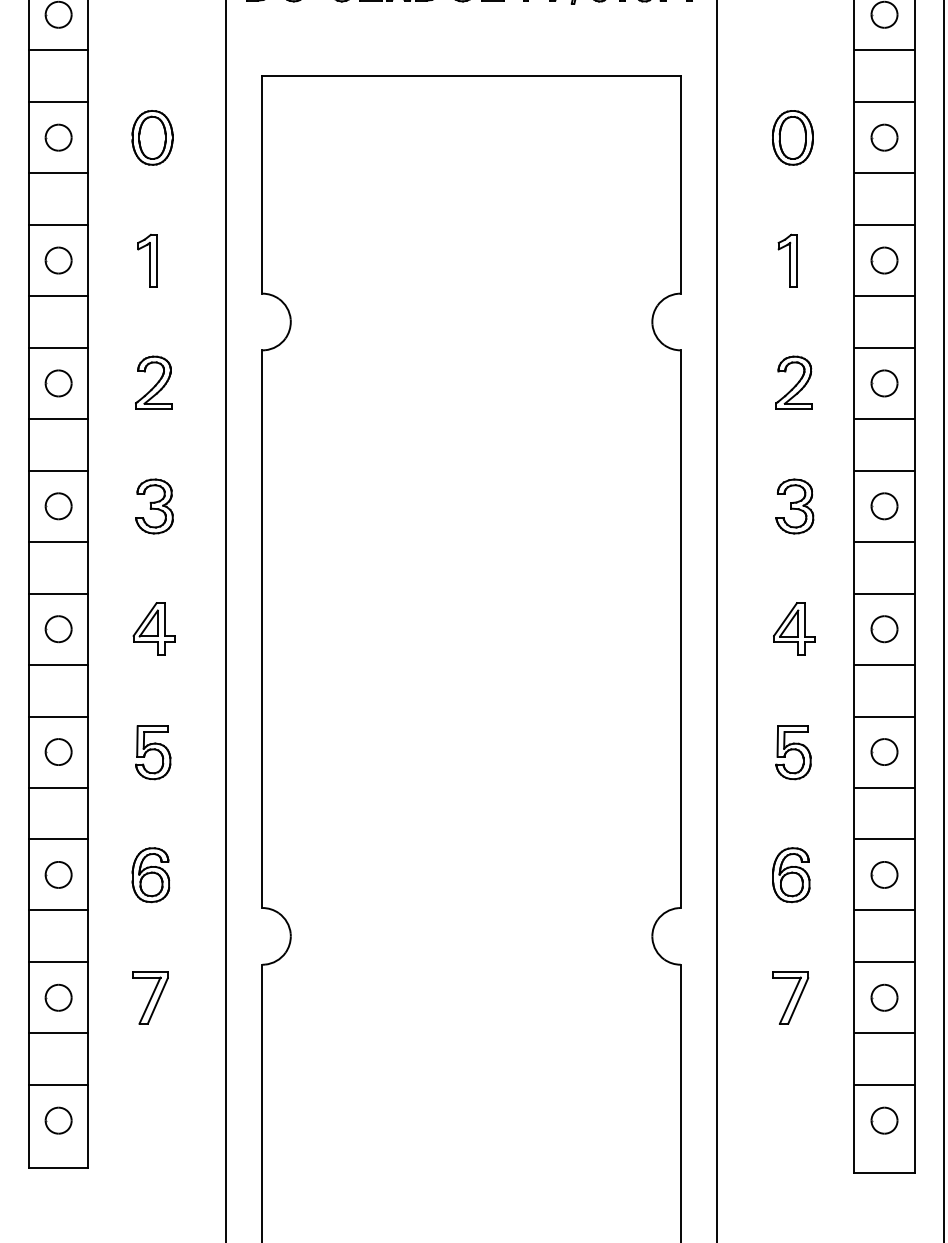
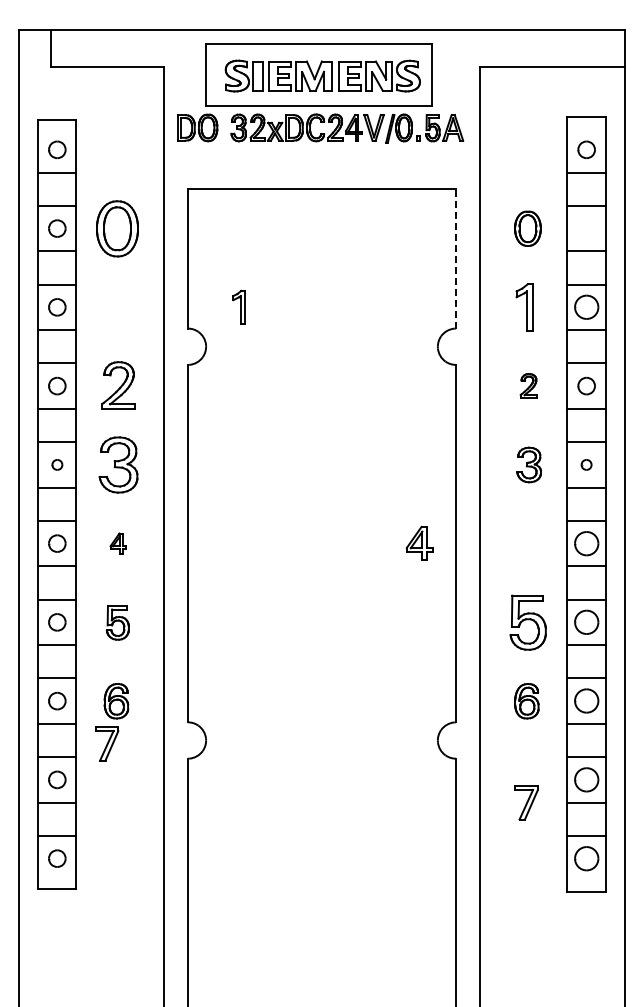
part: (152, 137) -> (117, 228), size x1.6
part: (884, 137) -> (586, 228), removed
line: (681, 184) -> (456, 258), solid -> dashed
part: (146, 259) -> (238, 306), moved
part: (787, 260) -> (524, 307), size x1.4
part: (884, 260) -> (586, 307), size x1.4
part: (152, 382) -> (117, 385), size x1.4
part: (793, 382) -> (528, 385), size x0.7
part: (58, 505) -> (57, 464), size x0.6
part: (154, 505) -> (118, 464), size x1.6
part: (884, 505) -> (586, 464), size x0.6
part: (793, 627) -> (419, 542), moved
part: (154, 628) -> (118, 543), size x0.6
part: (884, 628) -> (586, 543), size x1.4
part: (793, 752) -> (528, 622), size x1.6
part: (884, 752) -> (586, 622), size x1.4
part: (884, 875) -> (586, 701), size x1.4
part: (150, 997) -> (107, 743), moved
part: (790, 997) -> (526, 802), moved
part: (884, 997) -> (586, 779), size x1.4
part: (884, 1120) -> (586, 858), size x1.4

